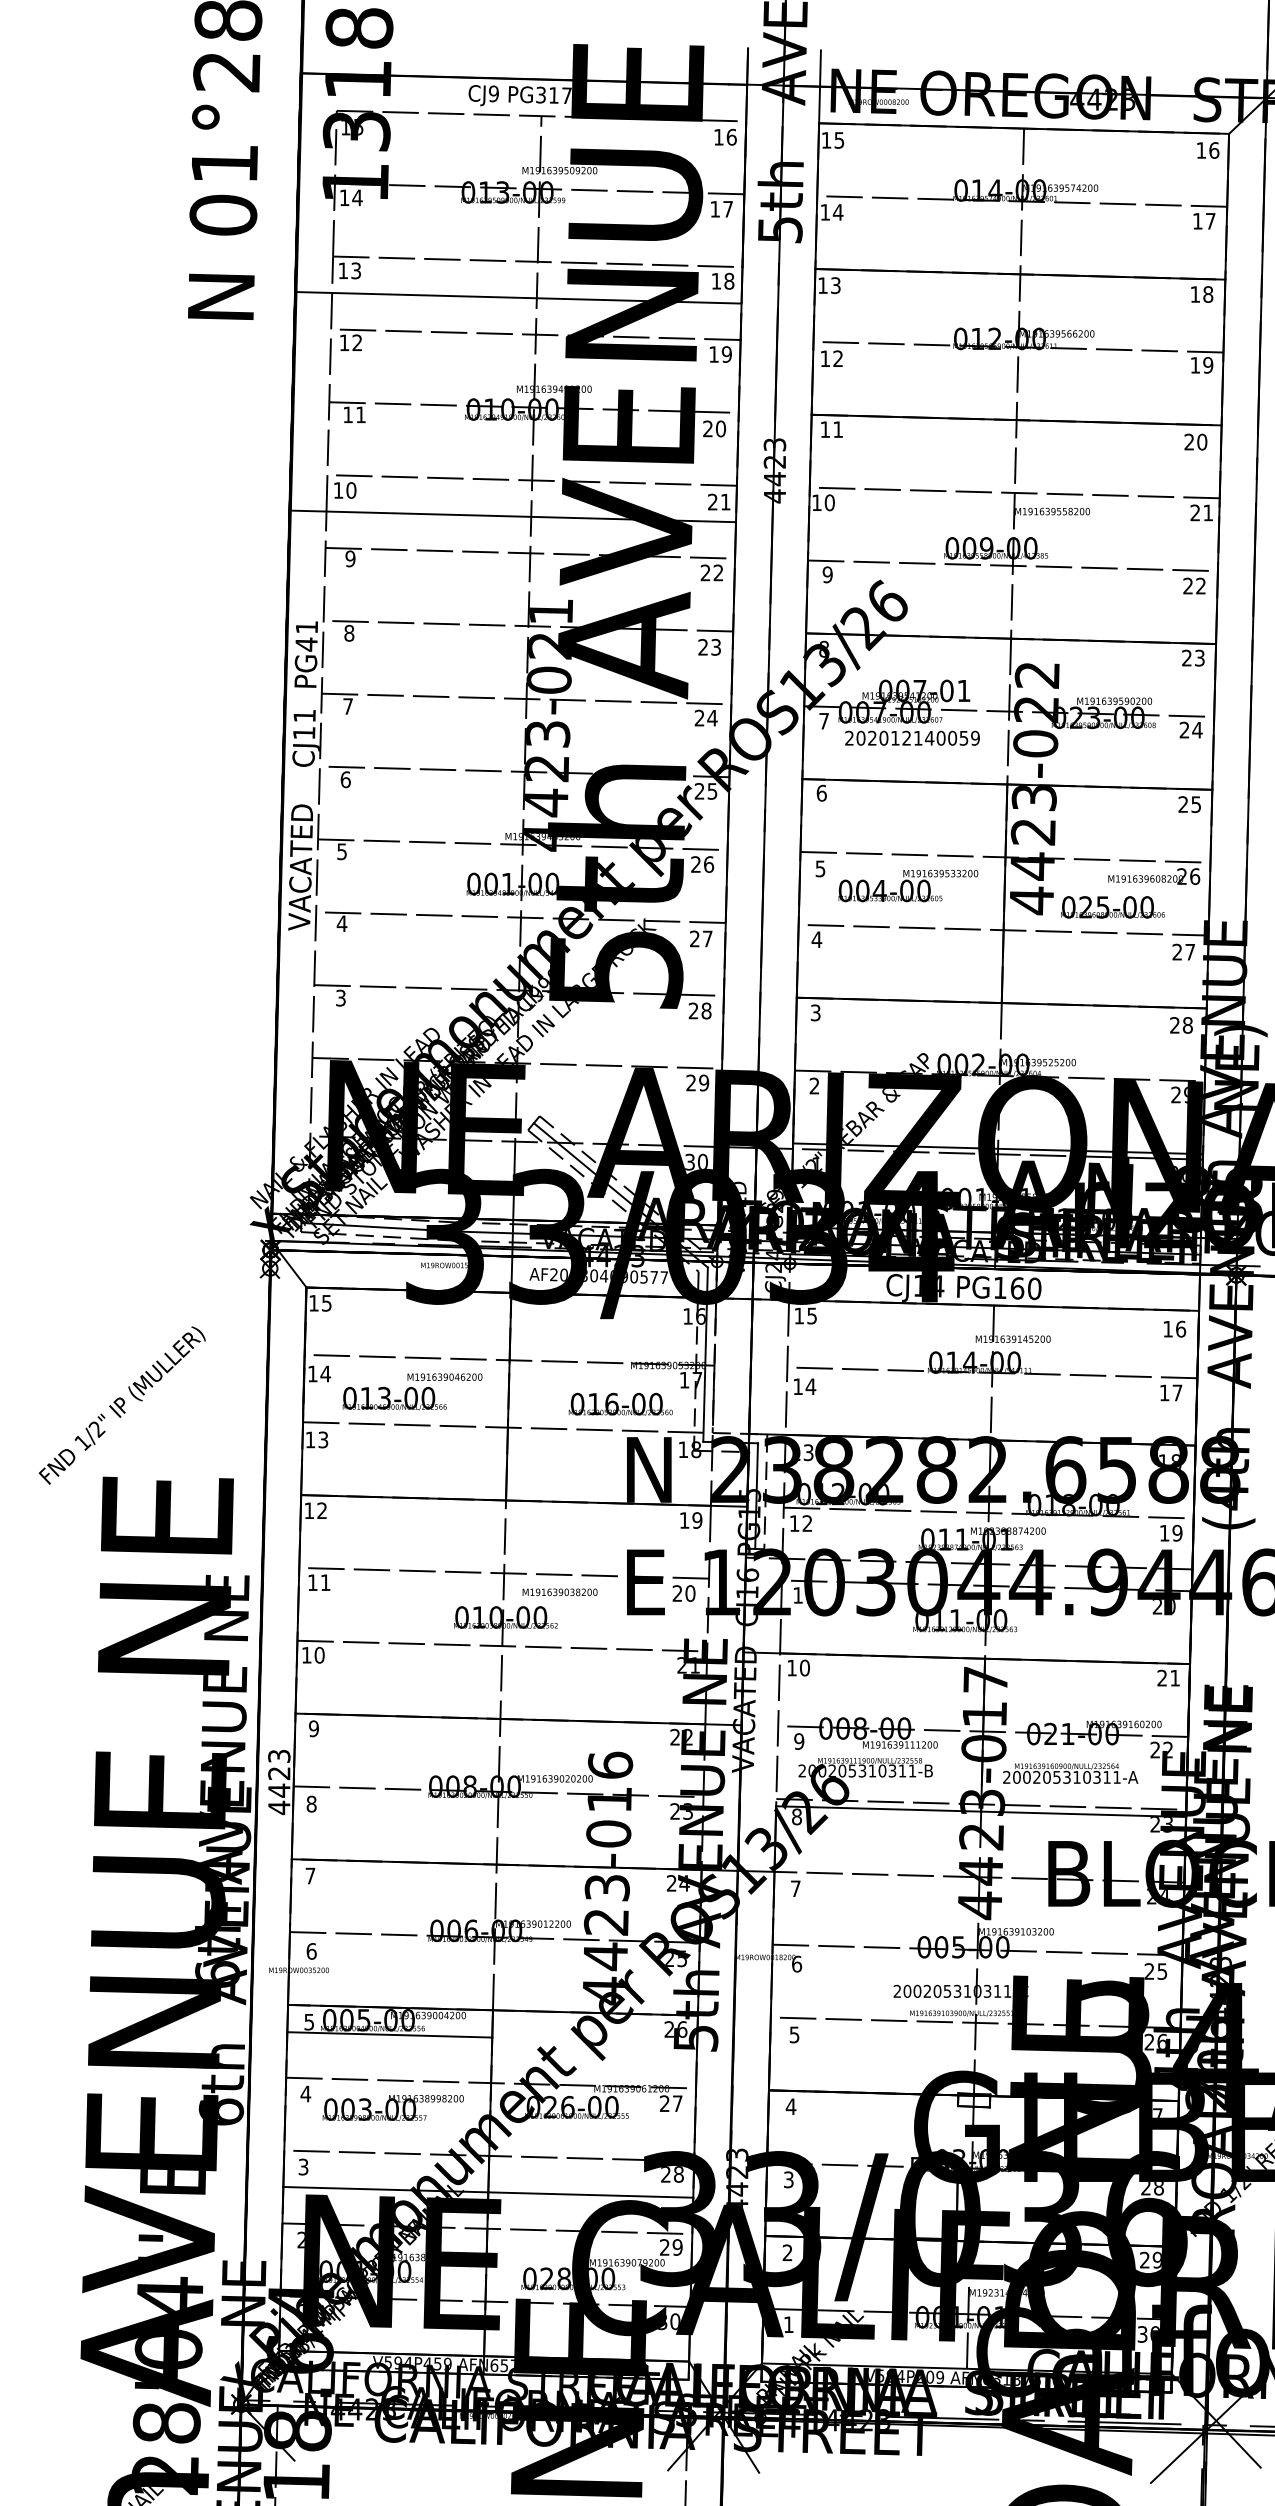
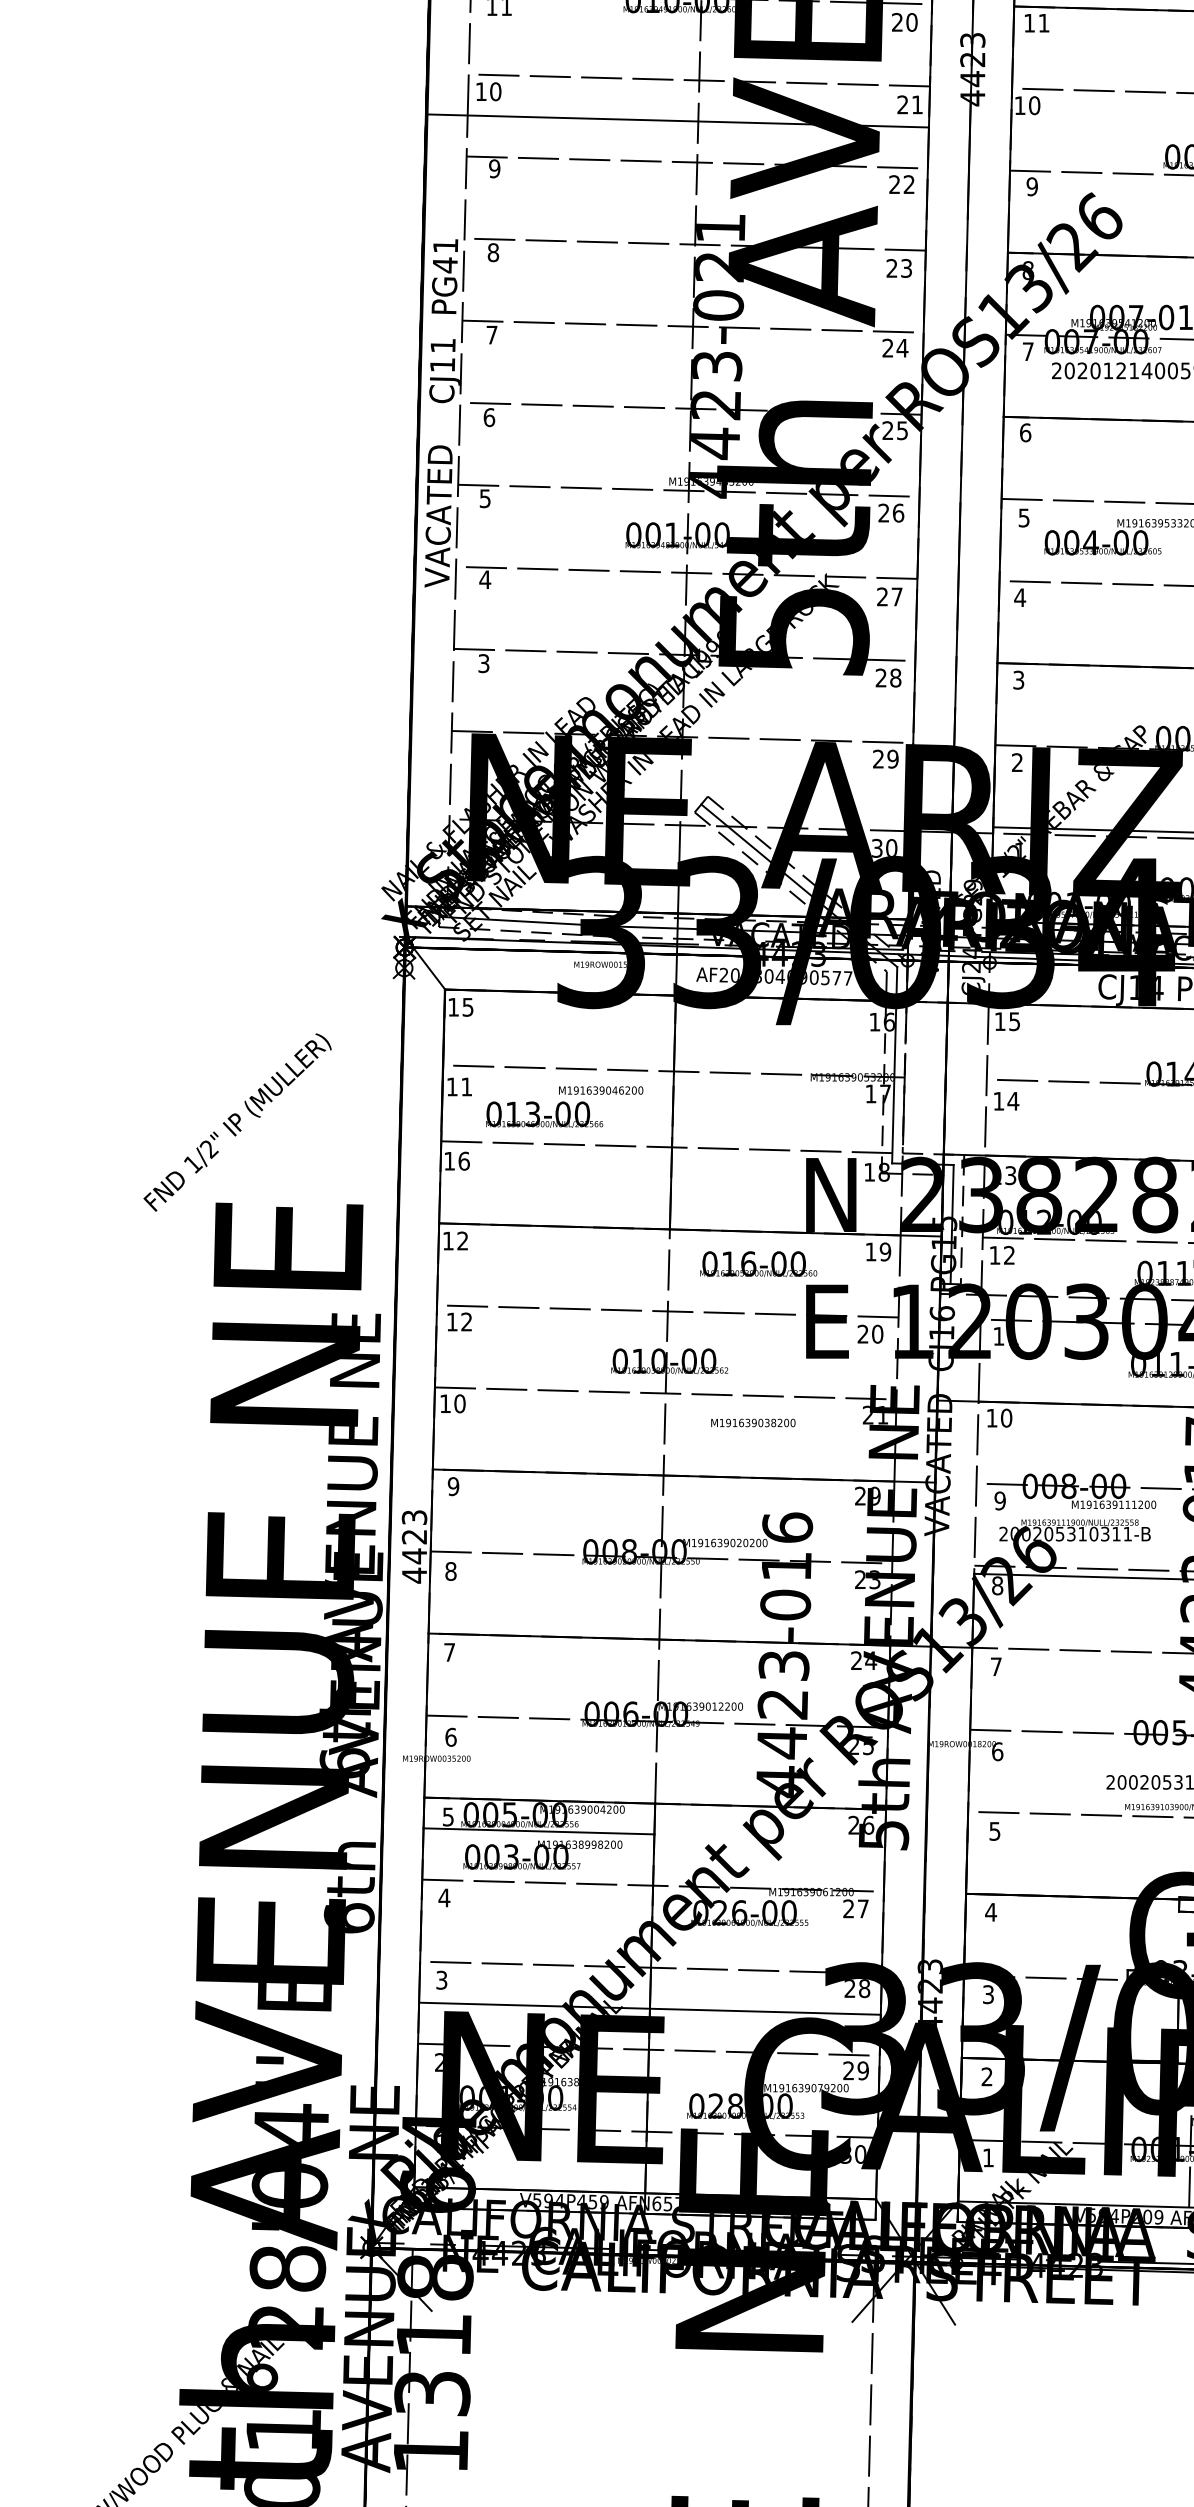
text: (325, 1373) -> (466, 1086), 14 -> 11
text: (620, 1403) -> (758, 1263), moved
text: (323, 1439) -> (464, 1160), 13 -> 16
text: (325, 1582) -> (466, 1321), 11 -> 12
text: (559, 1591) -> (752, 1422), moved
text: (688, 1737) -> (875, 1496), 22 -> 29
text: (392, 2108) -> (542, 1855), moved

